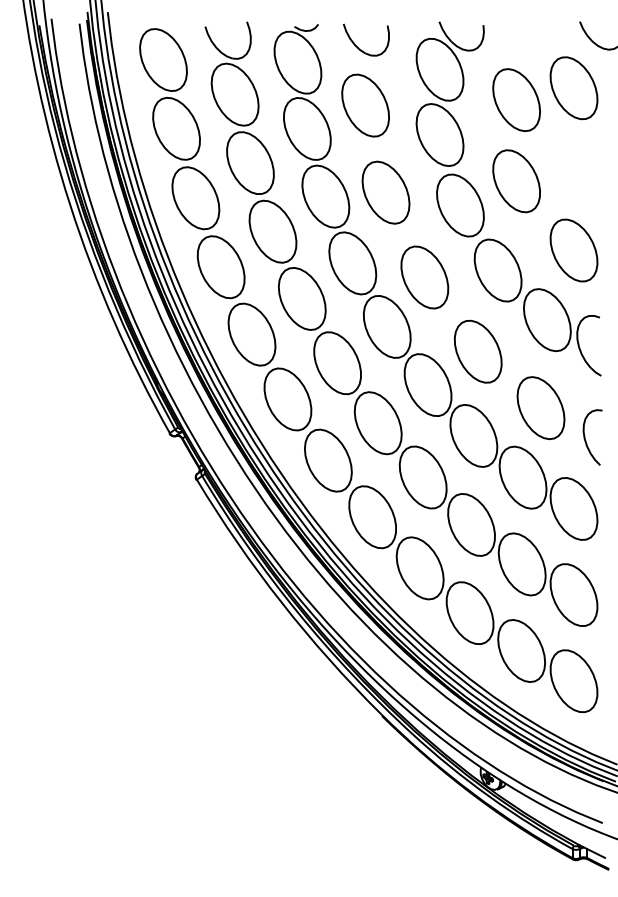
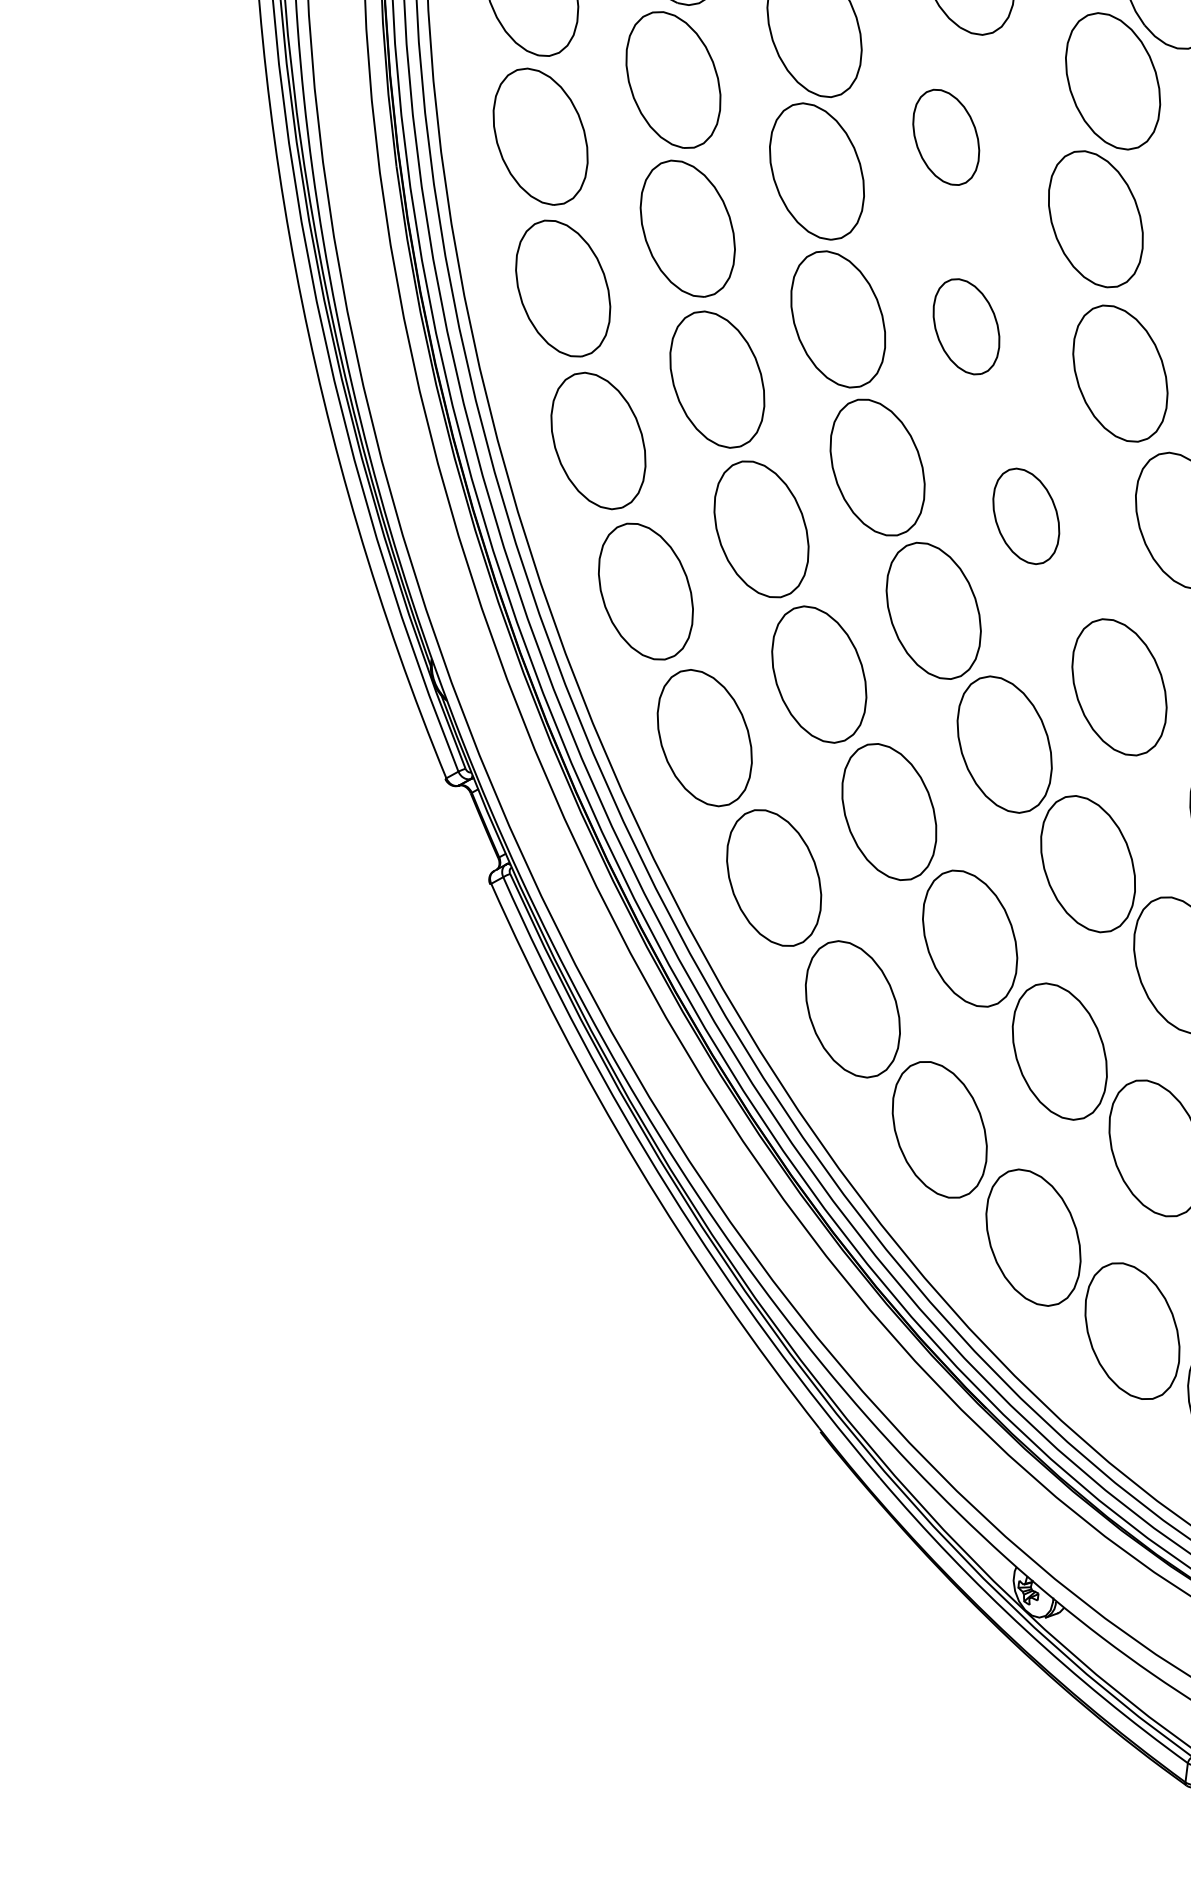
part: (365, 105) -> (946, 137), size x0.7
part: (385, 192) -> (965, 326), size x0.7
part: (424, 277) -> (1025, 516), size x0.7

